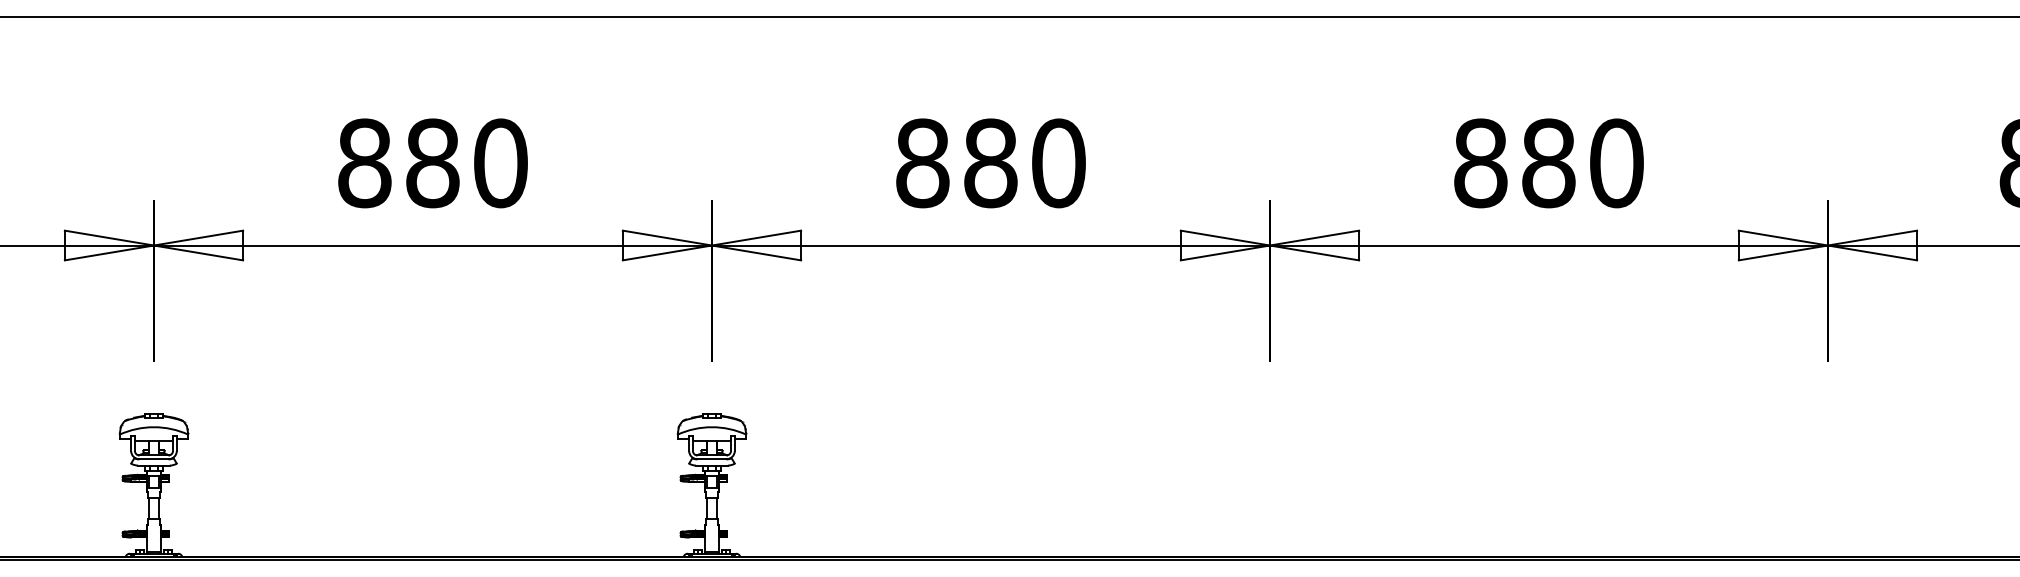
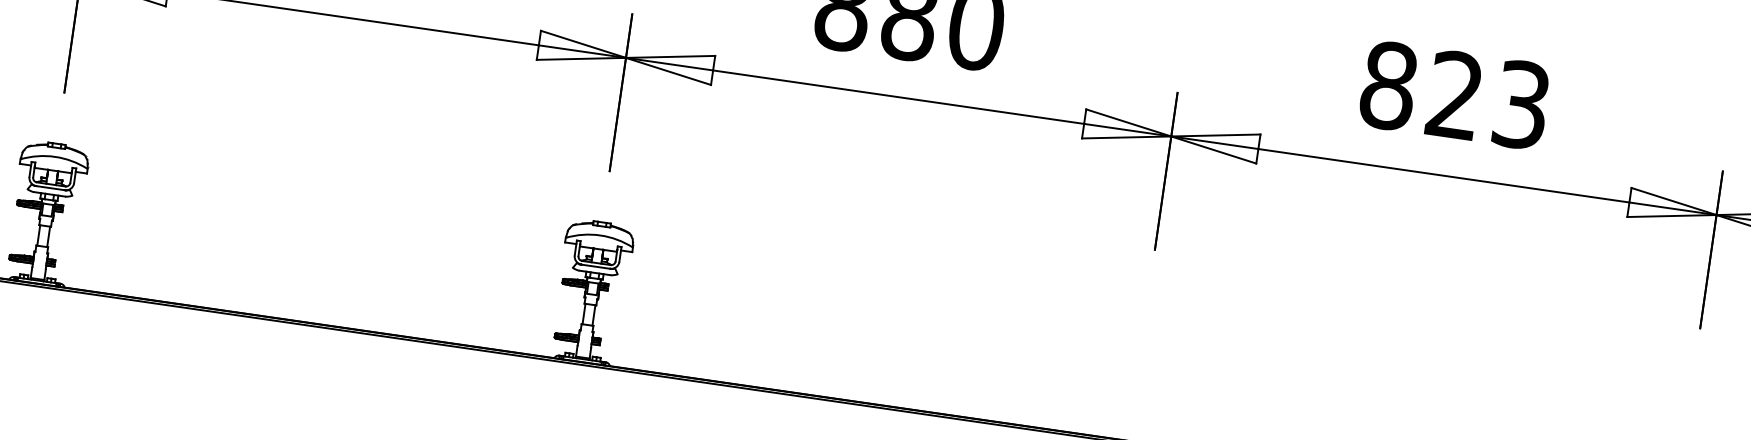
text: (1582, 163) -> (1488, 100), 880 -> 823

